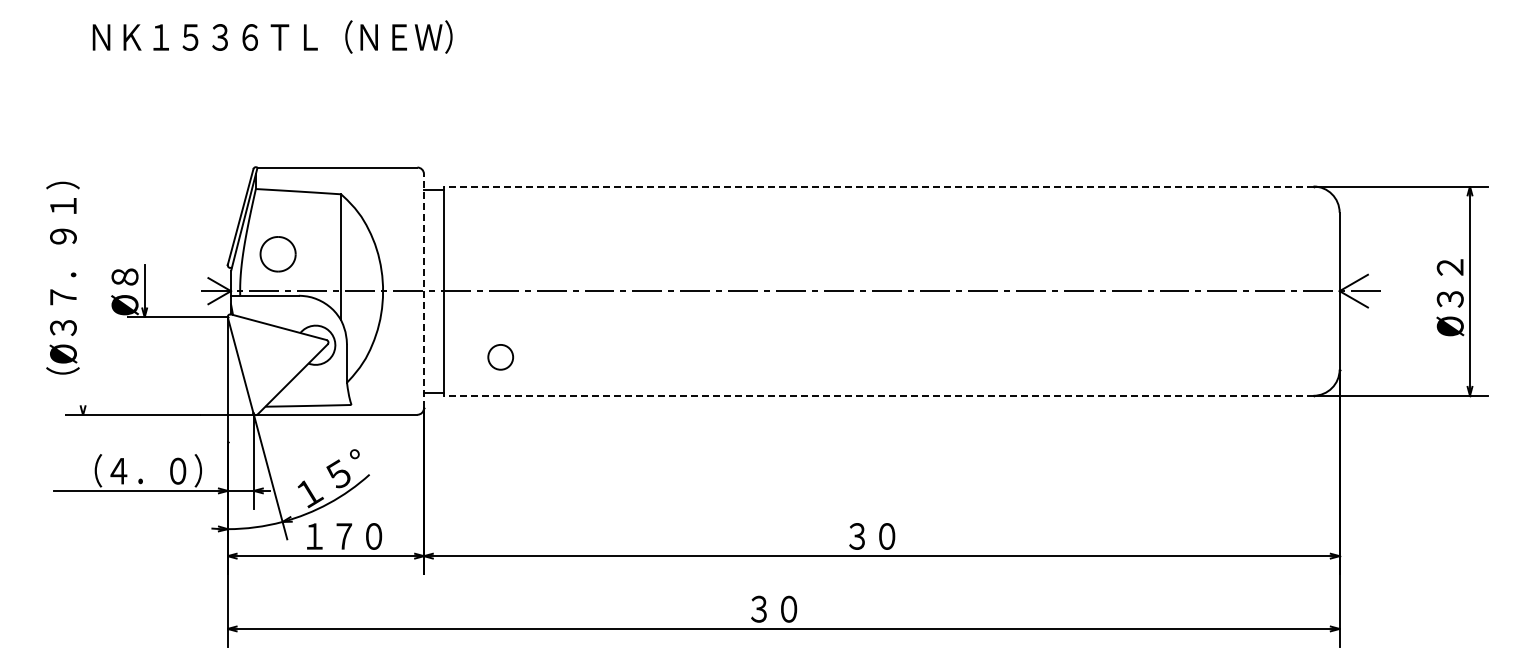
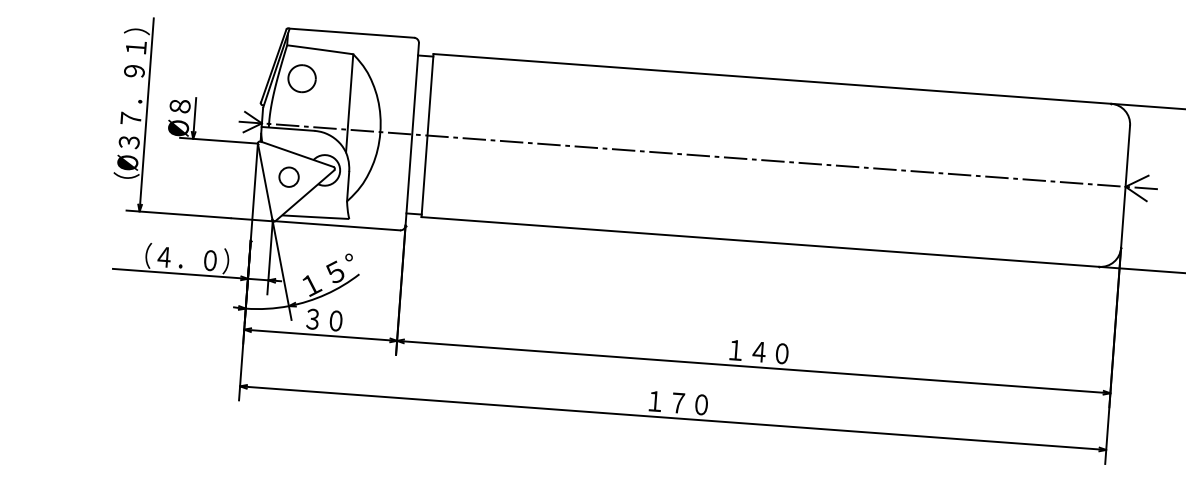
line: (878, 186) -> (772, 78), dashed -> solid
part: (277, 254) -> (301, 78), moved
line: (423, 290) -> (411, 133), dashed -> solid
line: (83, 291) -> (146, 115), added
circle: (500, 357) -> (288, 177), moved
line: (878, 395) -> (760, 241), dashed -> solid
text: (344, 536) -> (336, 321), １７０ -> ３０
text: (886, 536) -> (758, 352), ３０ -> １４０
text: (788, 608) -> (678, 402), ３０ -> １７０

